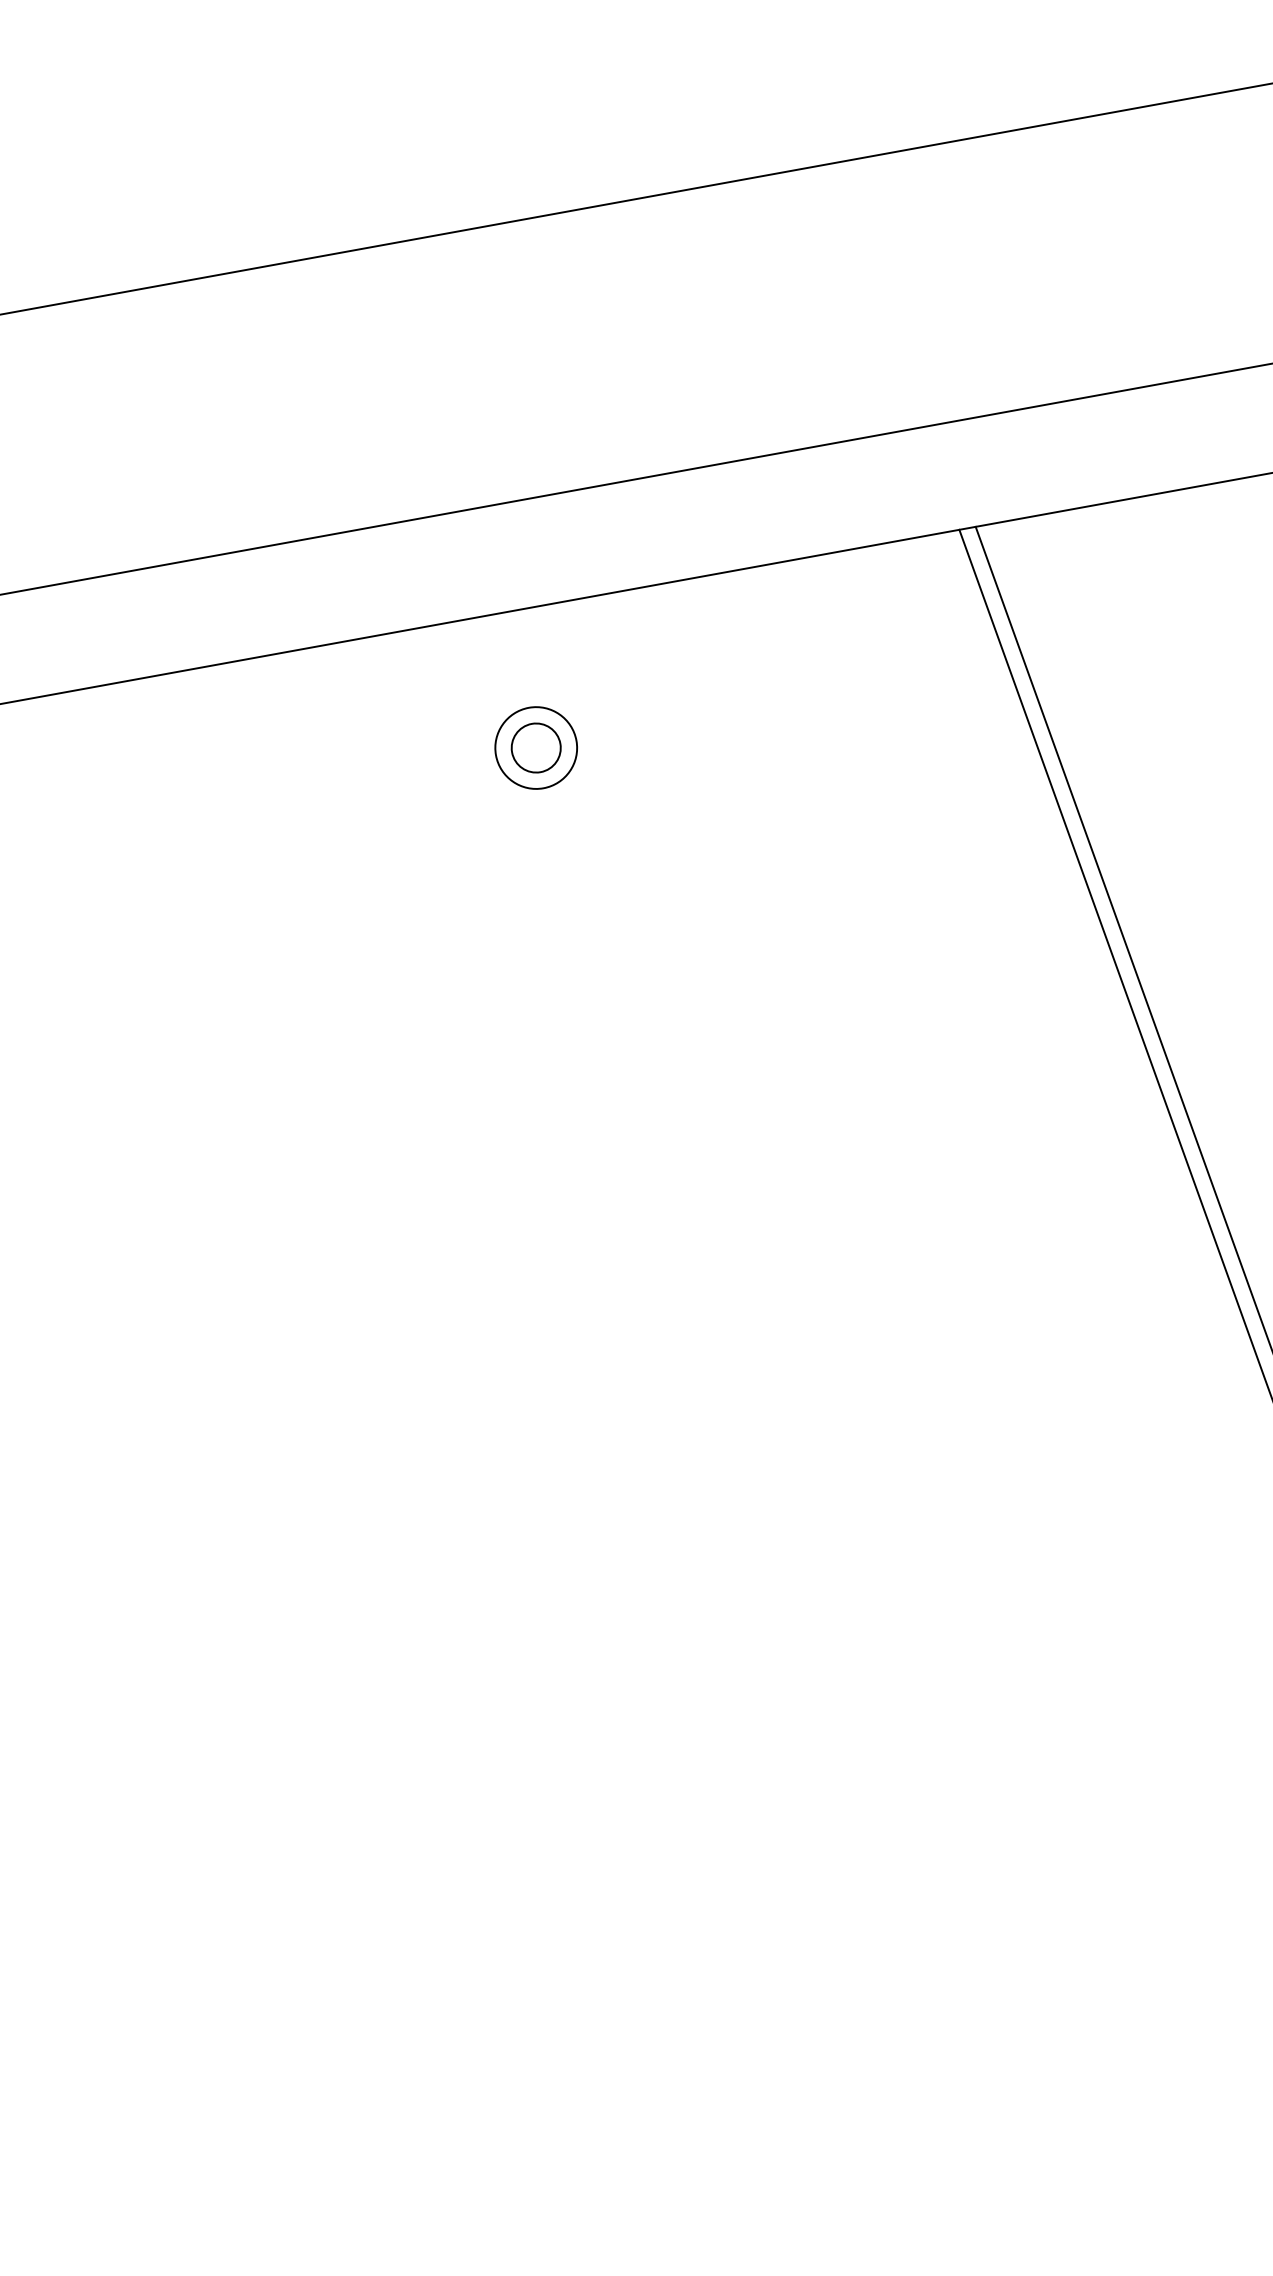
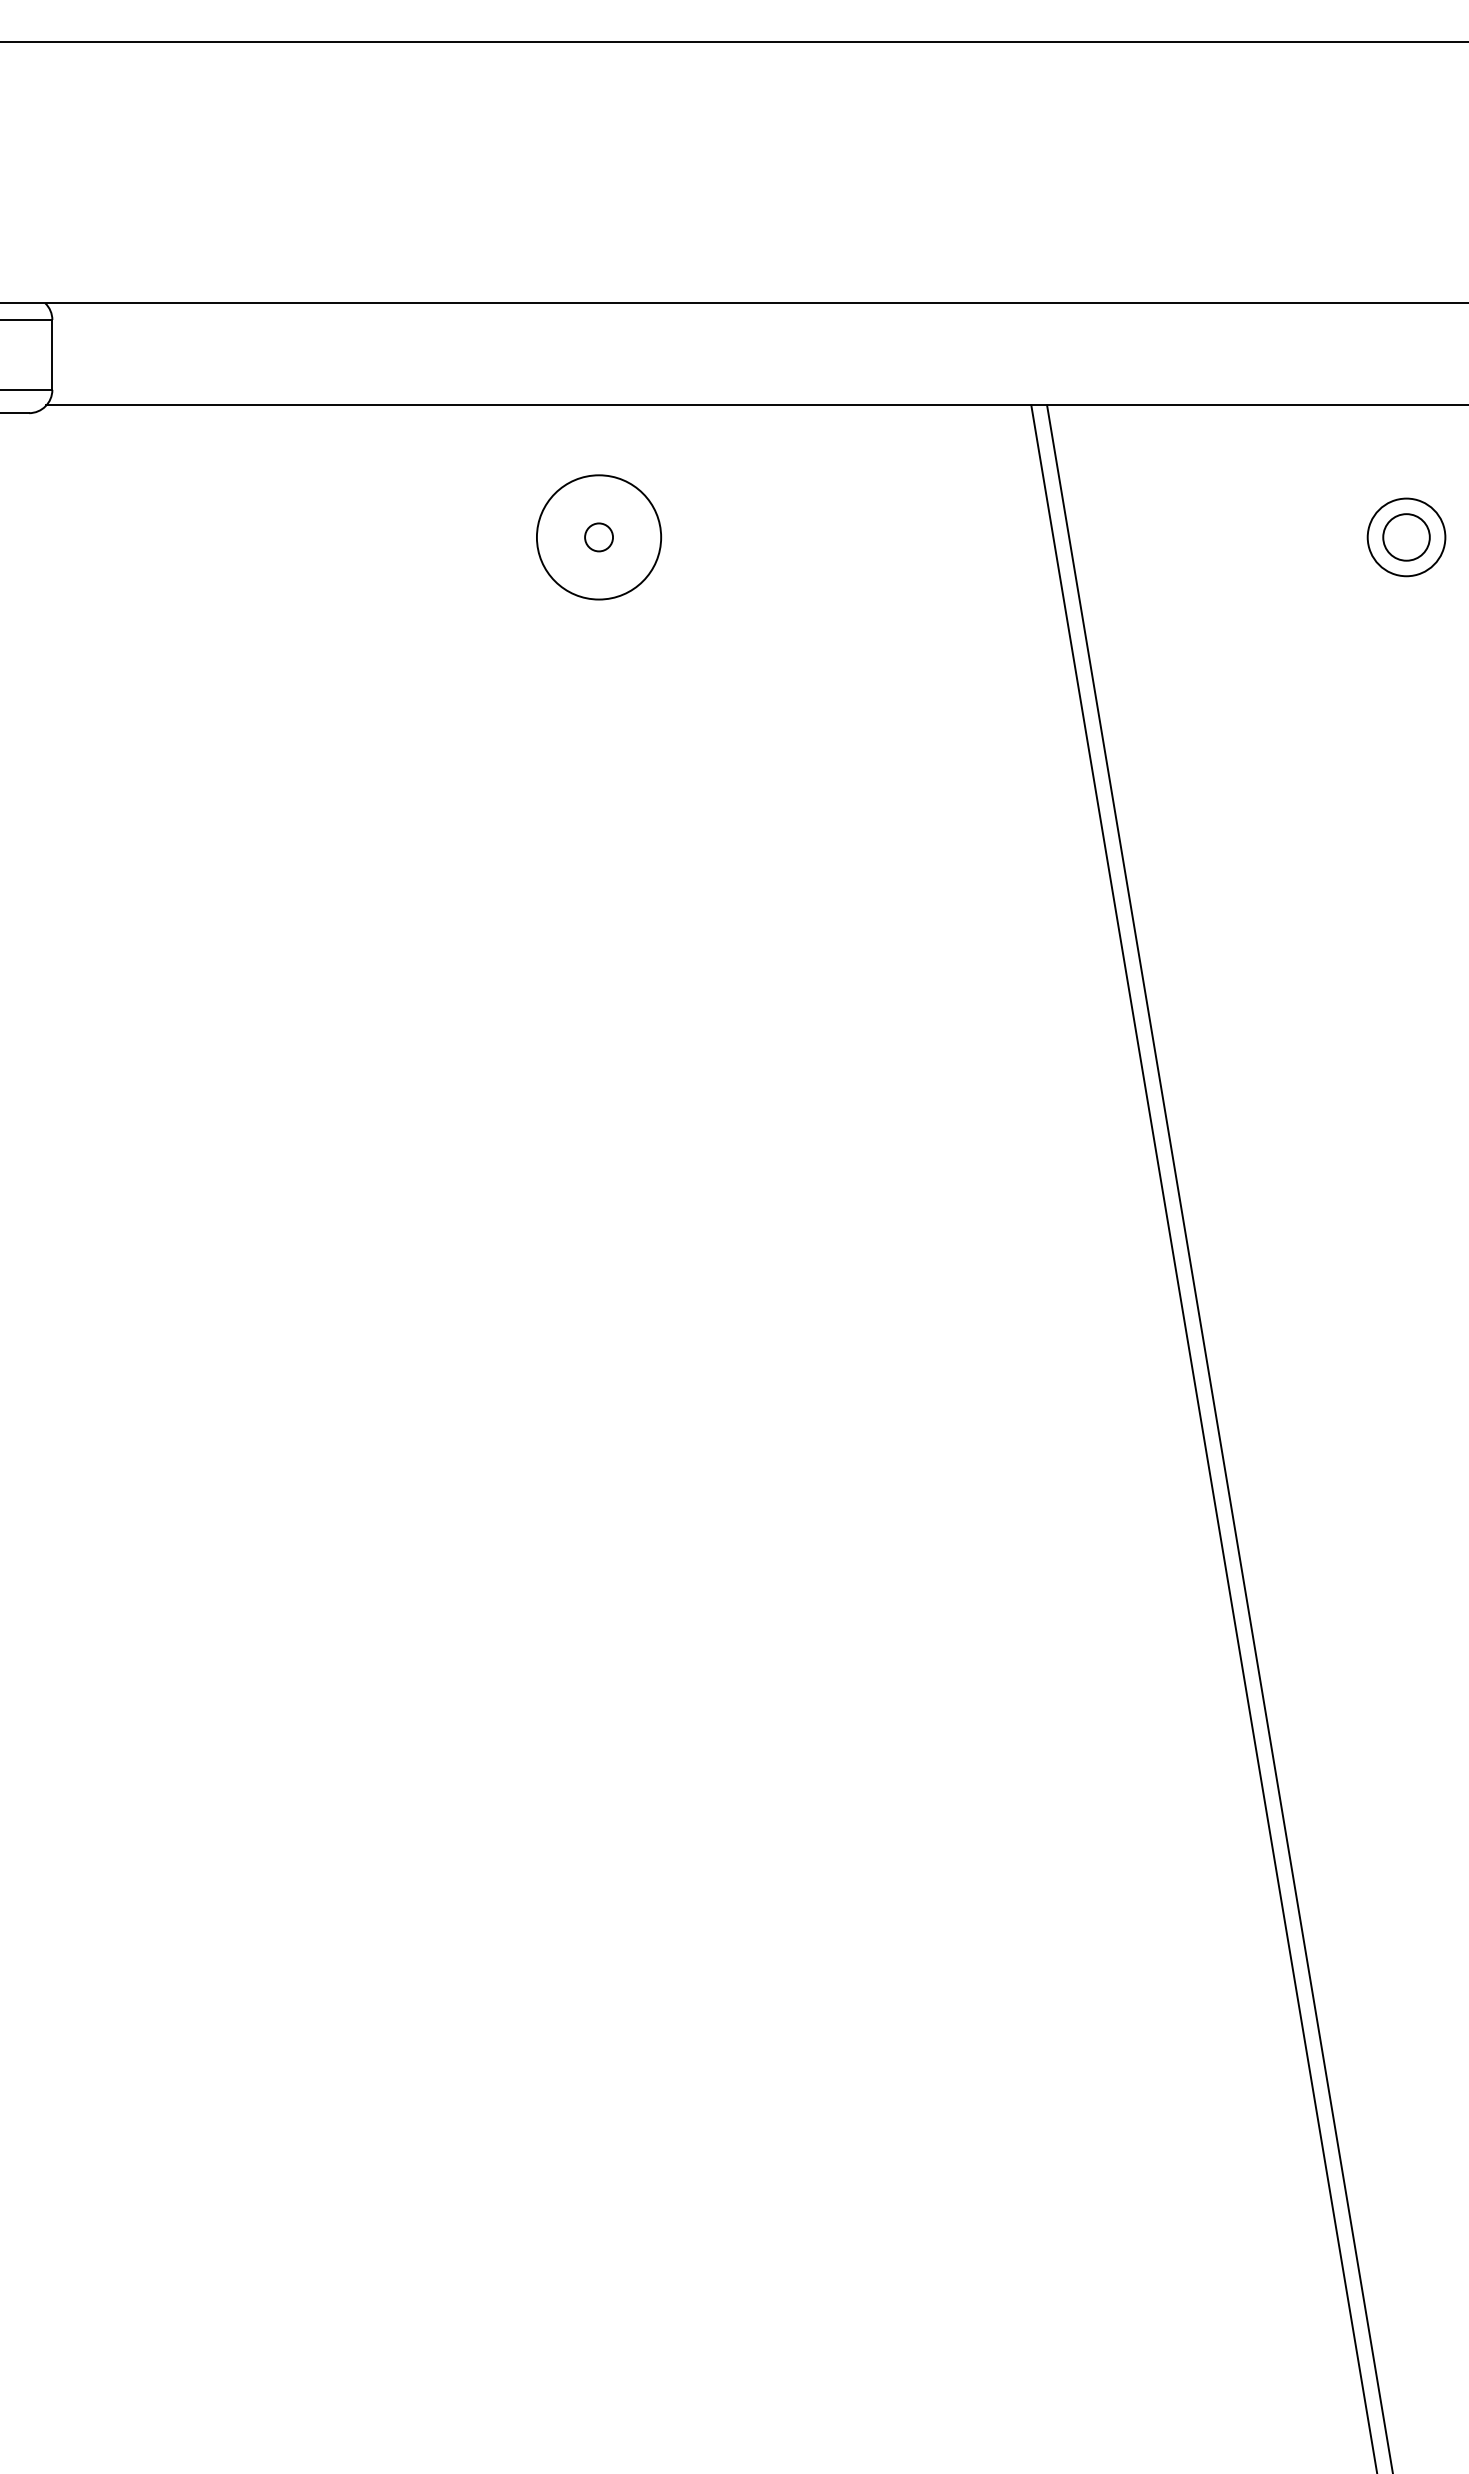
circle: (535, 748) -> (598, 537), size x0.6
circle: (535, 748) -> (598, 537), size x1.6

